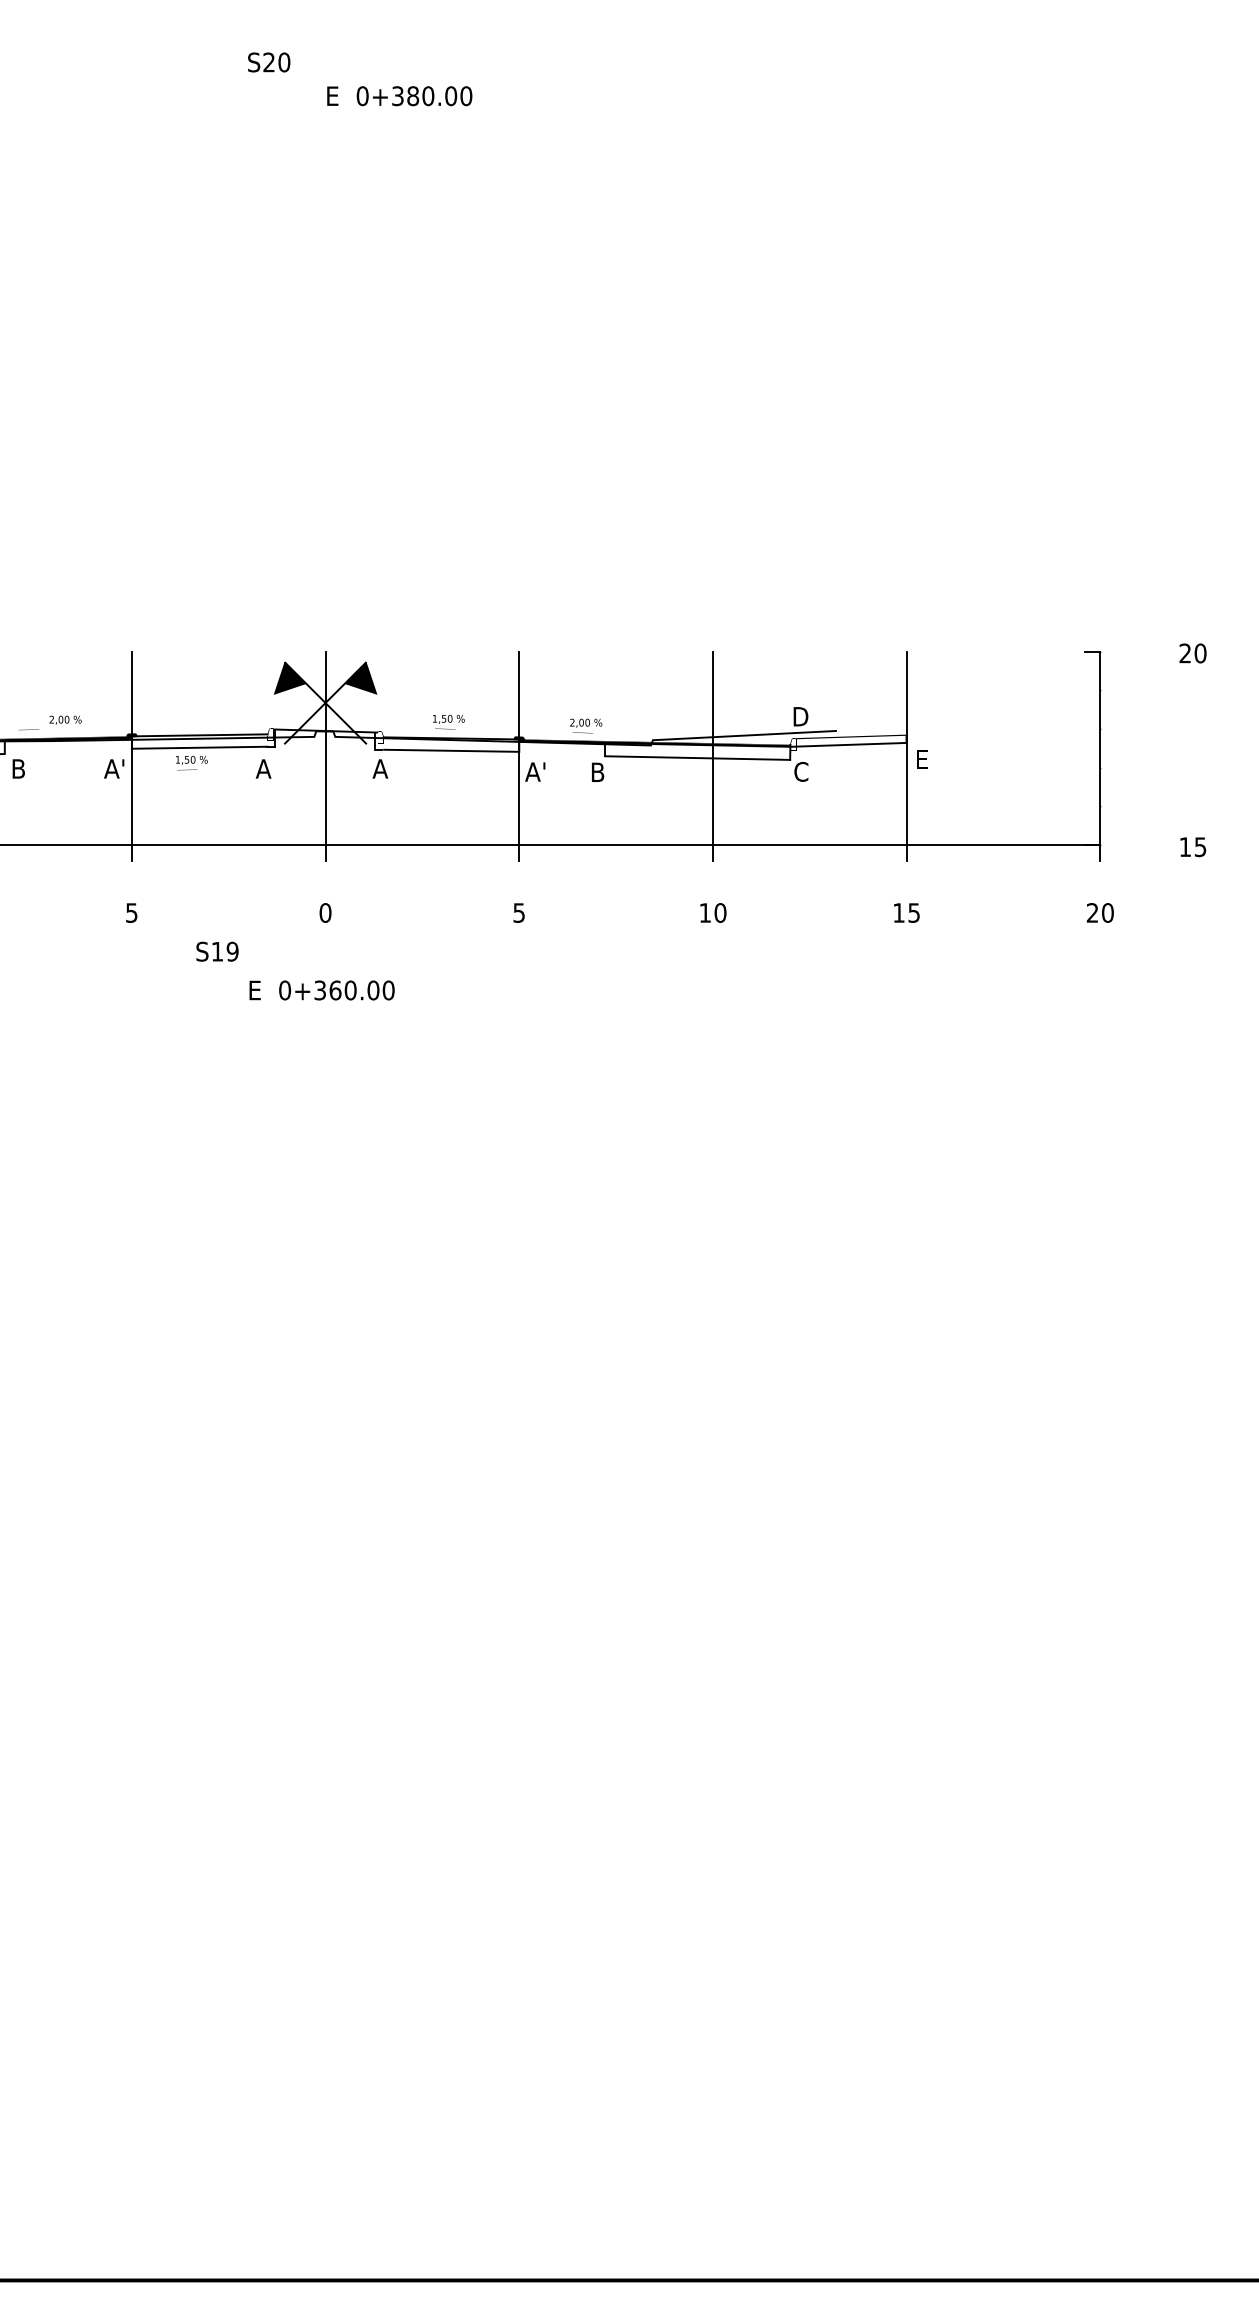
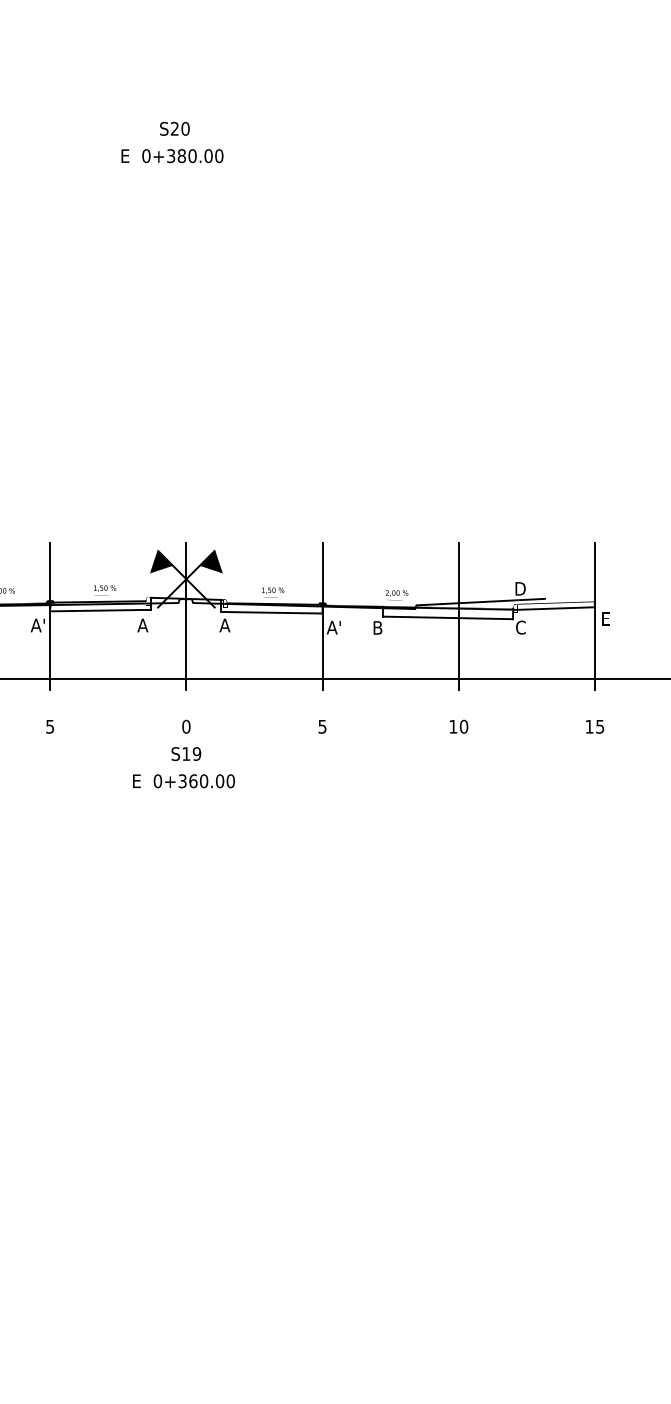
text: (269, 62) -> (175, 128), moved
text: (399, 96) -> (172, 156), moved
text: (586, 725) -> (397, 595), moved
text: (191, 762) -> (104, 590), moved
text: (217, 951) -> (186, 753), moved

